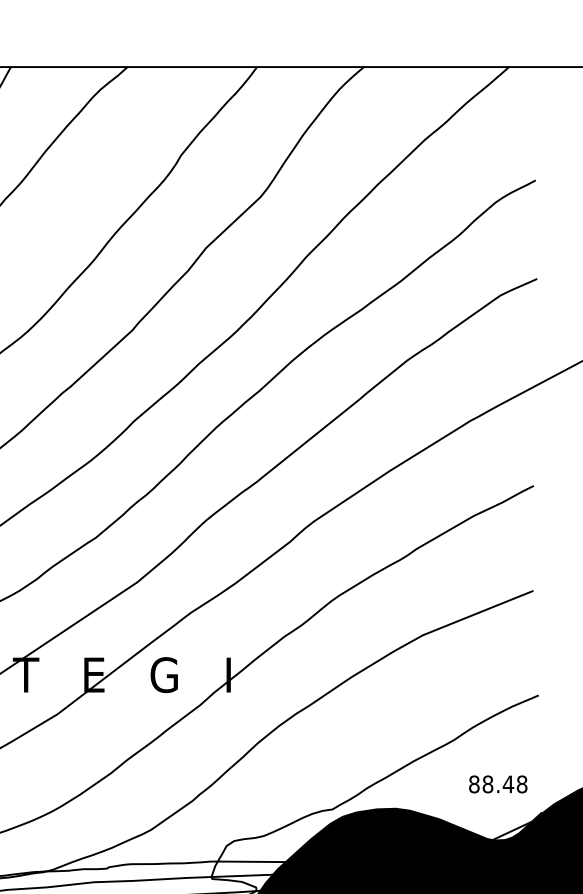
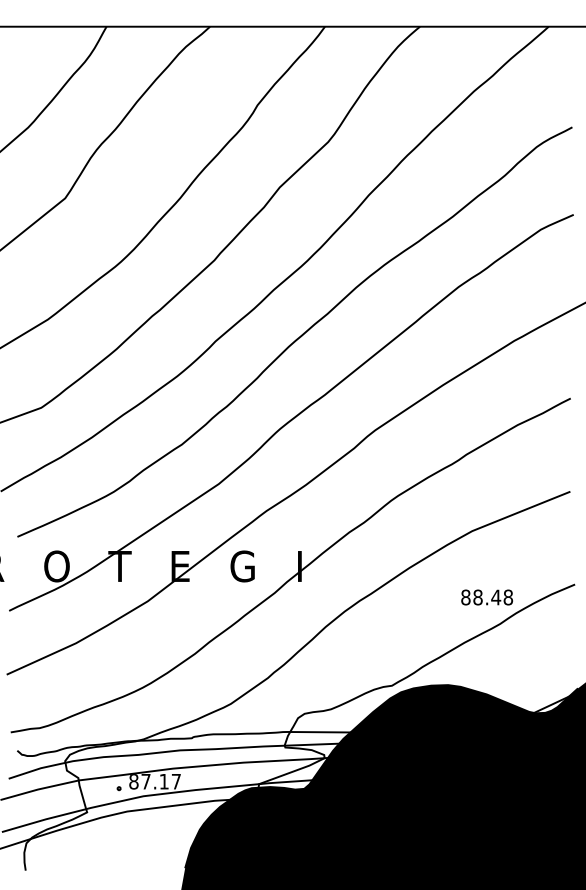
text: (497, 784) -> (486, 597), moved

